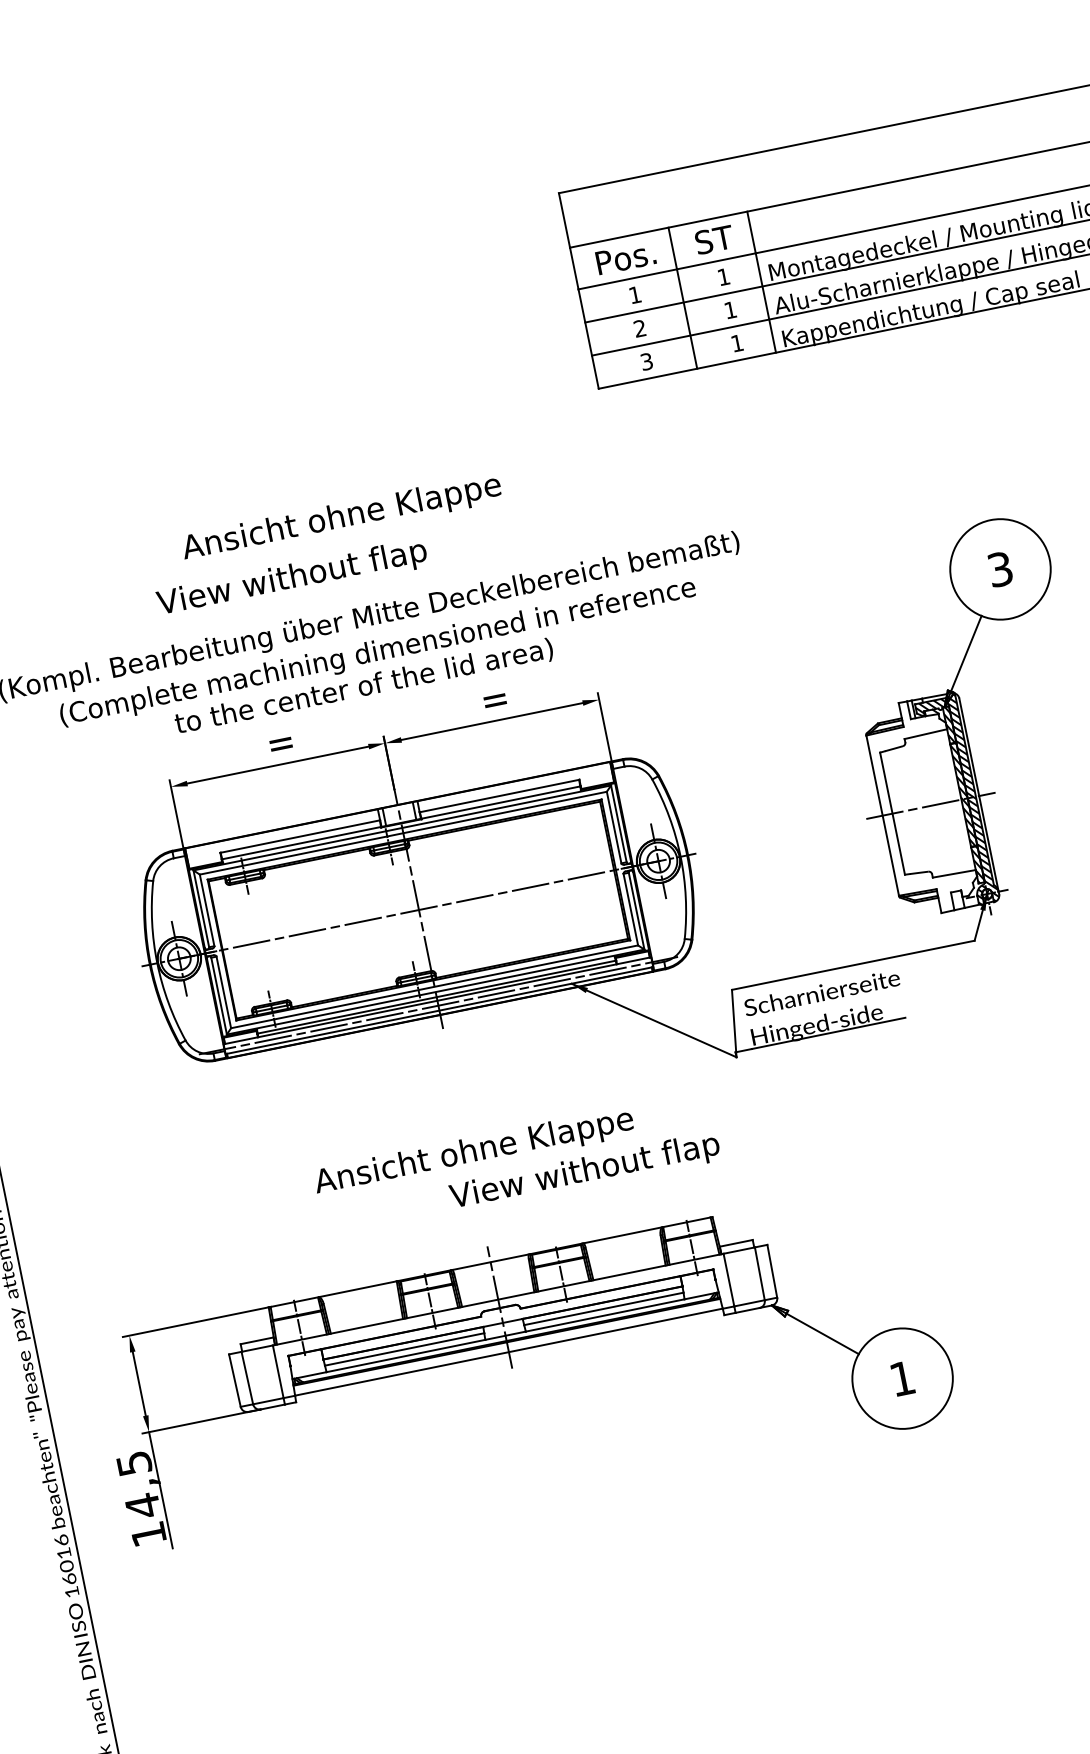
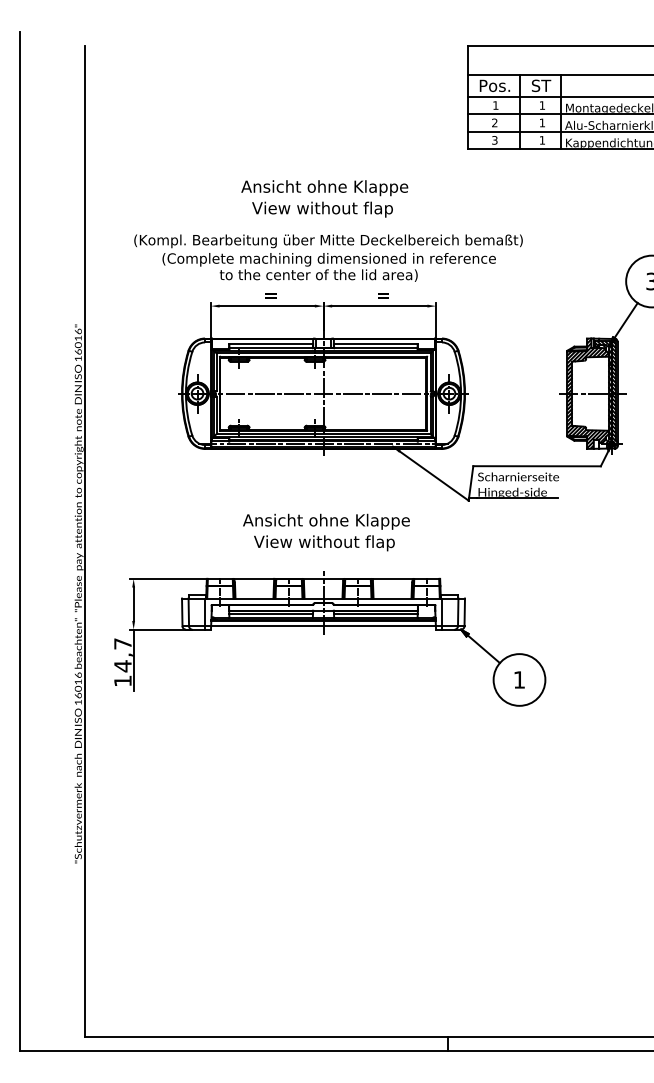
text: (292, 578) -> (322, 209), moved
hatch: (921, 807) -> (587, 393), added
text: (585, 1172) -> (324, 543), moved
text: (133, 1462) -> (122, 643), 14,5 -> 14,7

